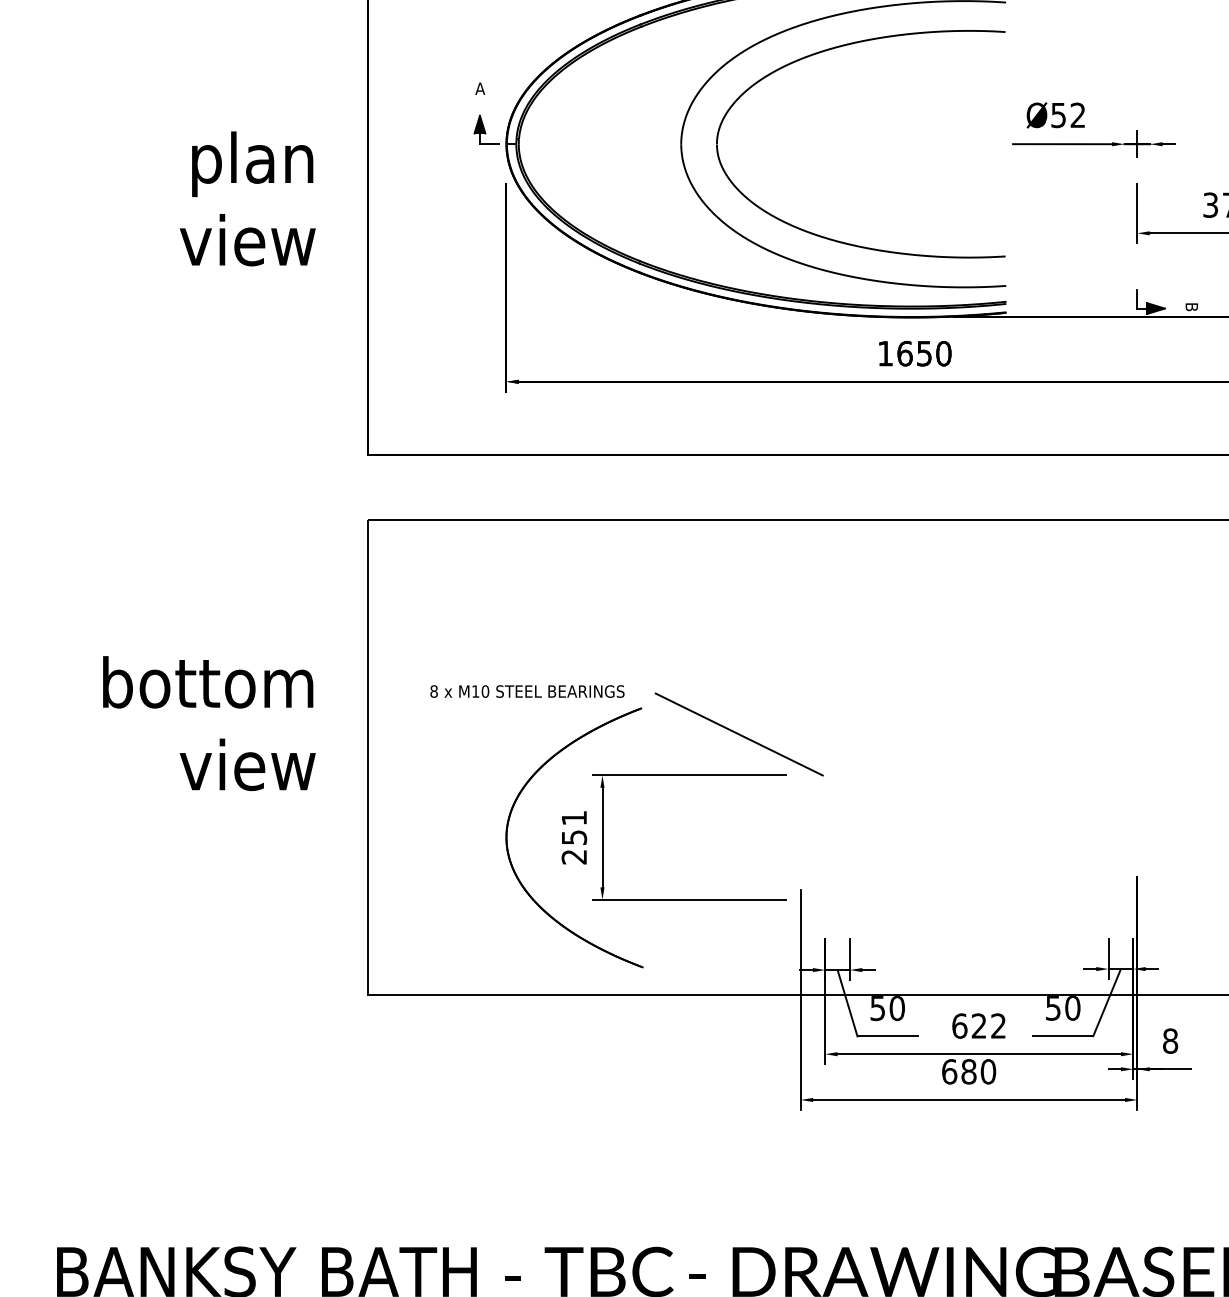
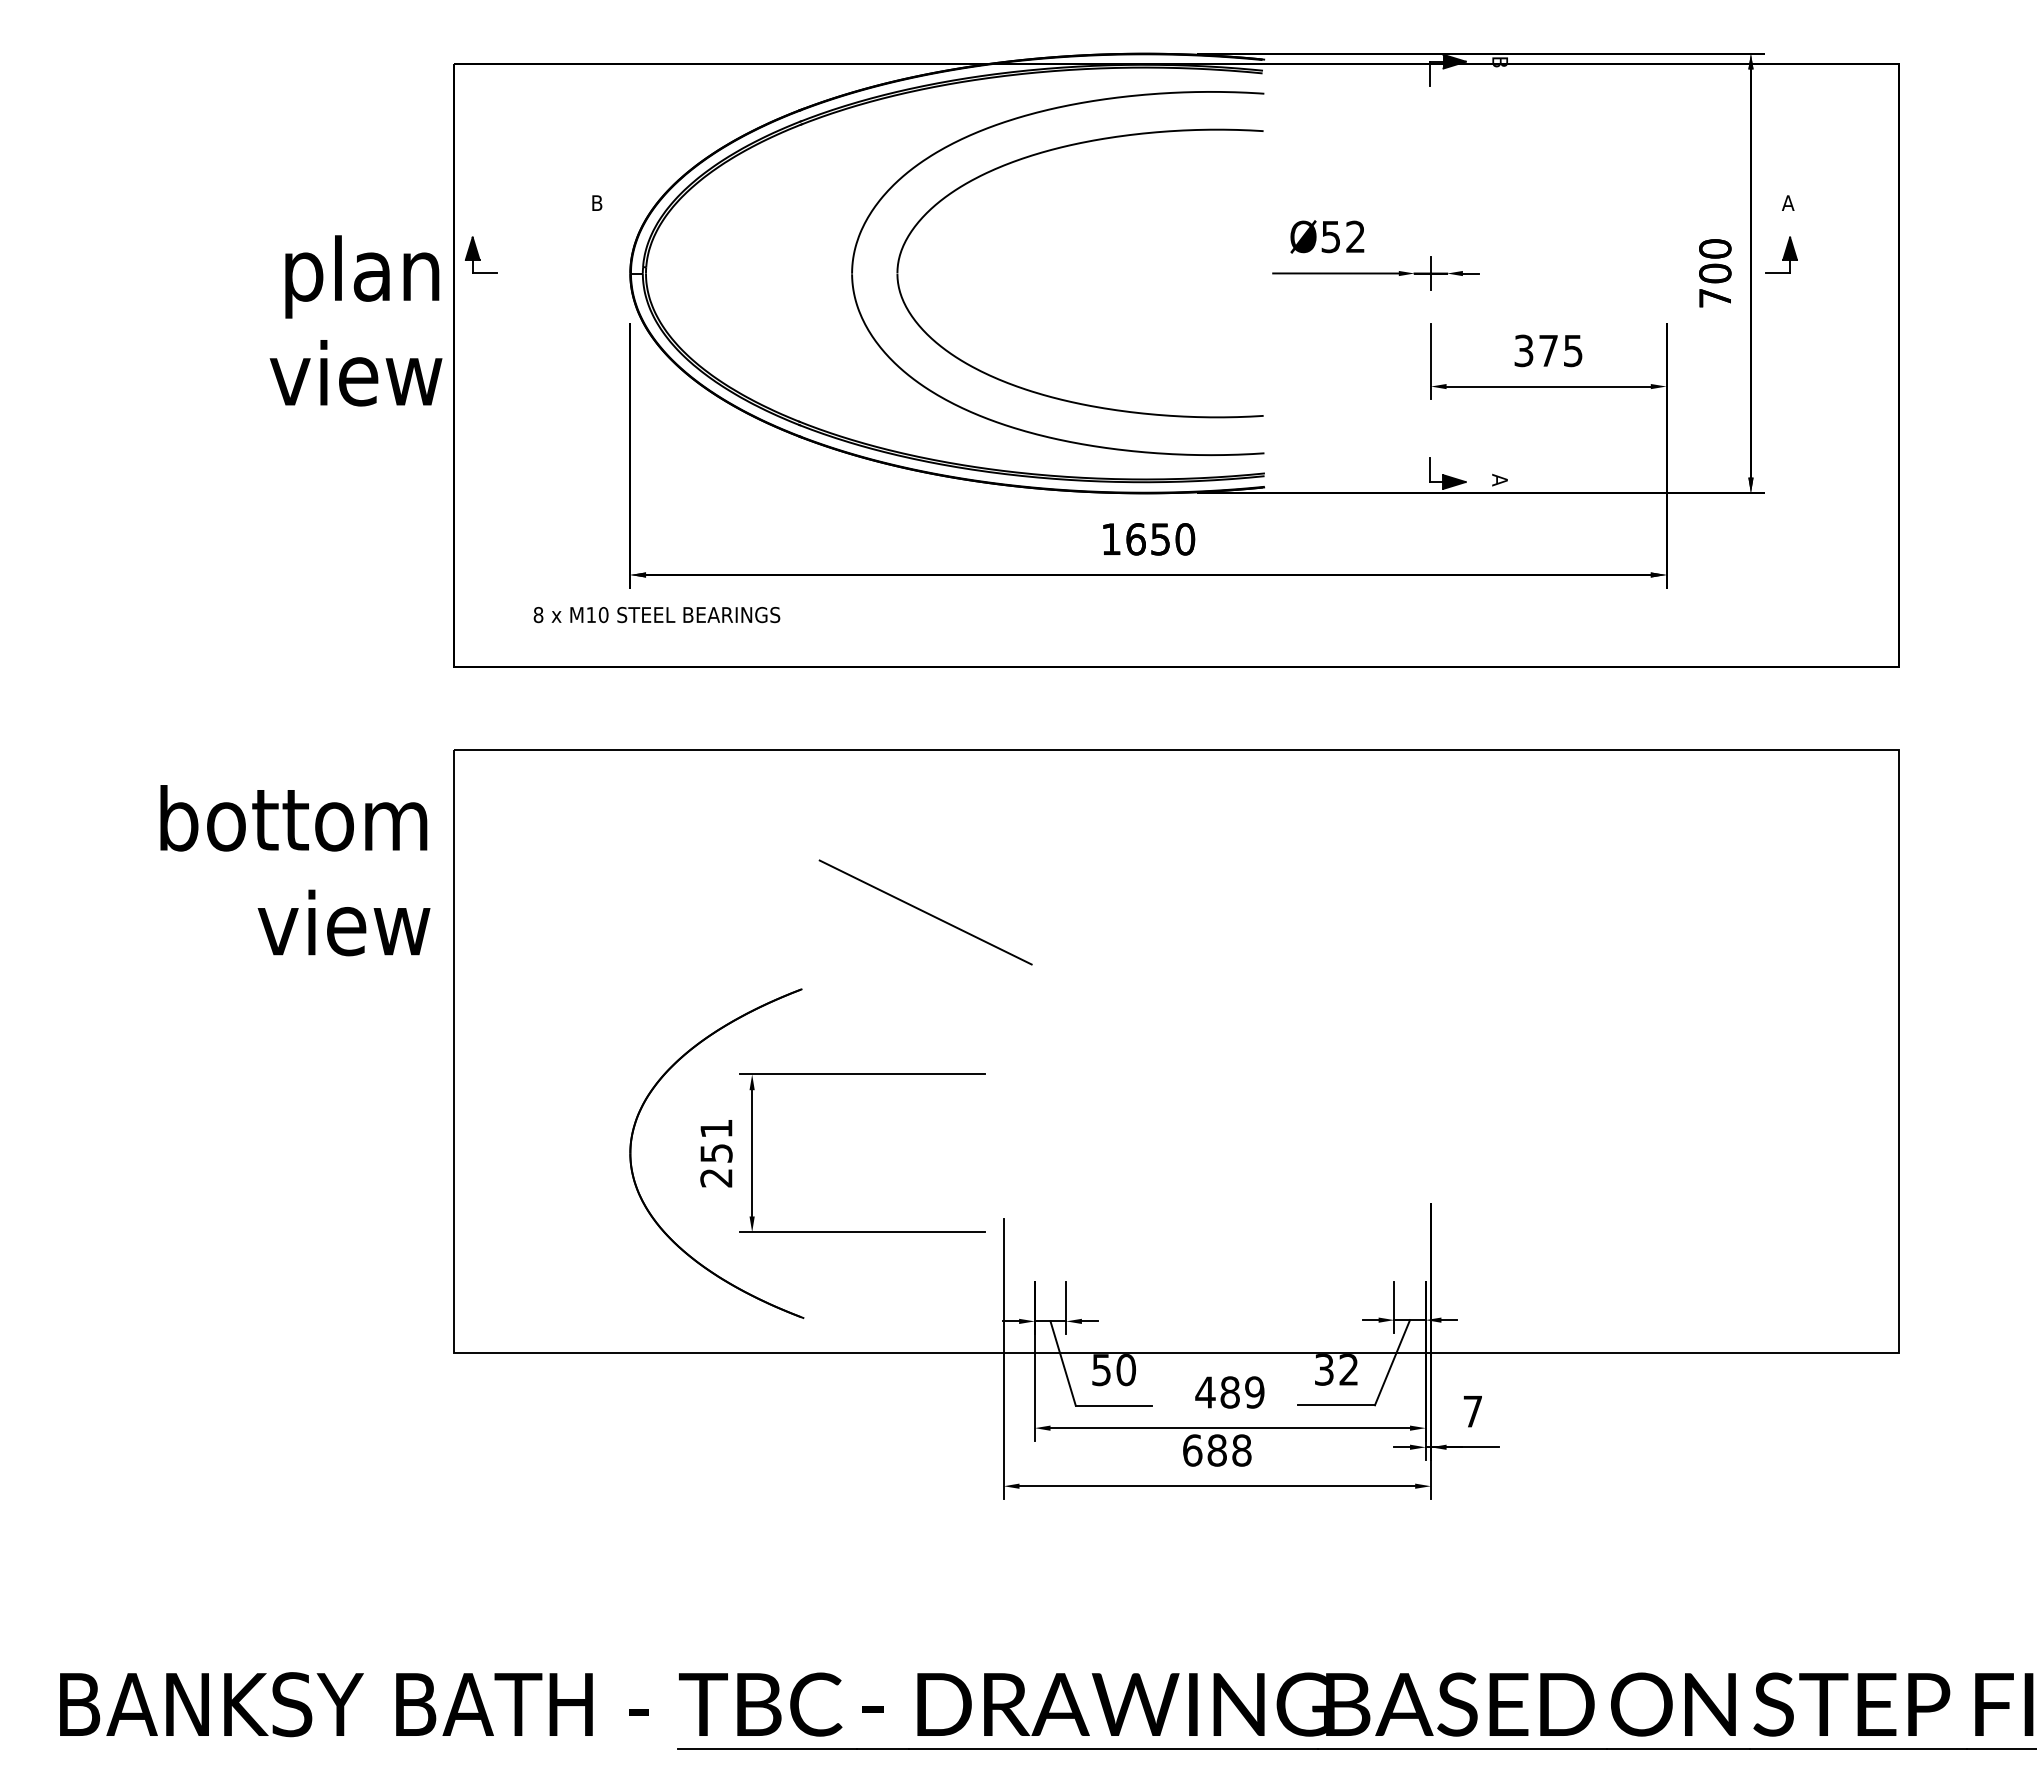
text: (479, 88) -> (596, 202), A -> B
part: (486, 129) -> (480, 254), moved
text: (247, 198) -> (355, 320), moved
text: (1191, 306) -> (1499, 479), B -> A
text: (527, 691) -> (656, 615), moved
text: (209, 723) -> (295, 870), moved
line: (739, 734) -> (925, 912), moved
text: (1062, 1007) -> (1336, 1369), 50 -> 32
text: (978, 1026) -> (1229, 1392), 622 -> 489
text: (1170, 1041) -> (1472, 1411), 8 -> 7
text: (988, 1071) -> (1241, 1450), 680 -> 688

